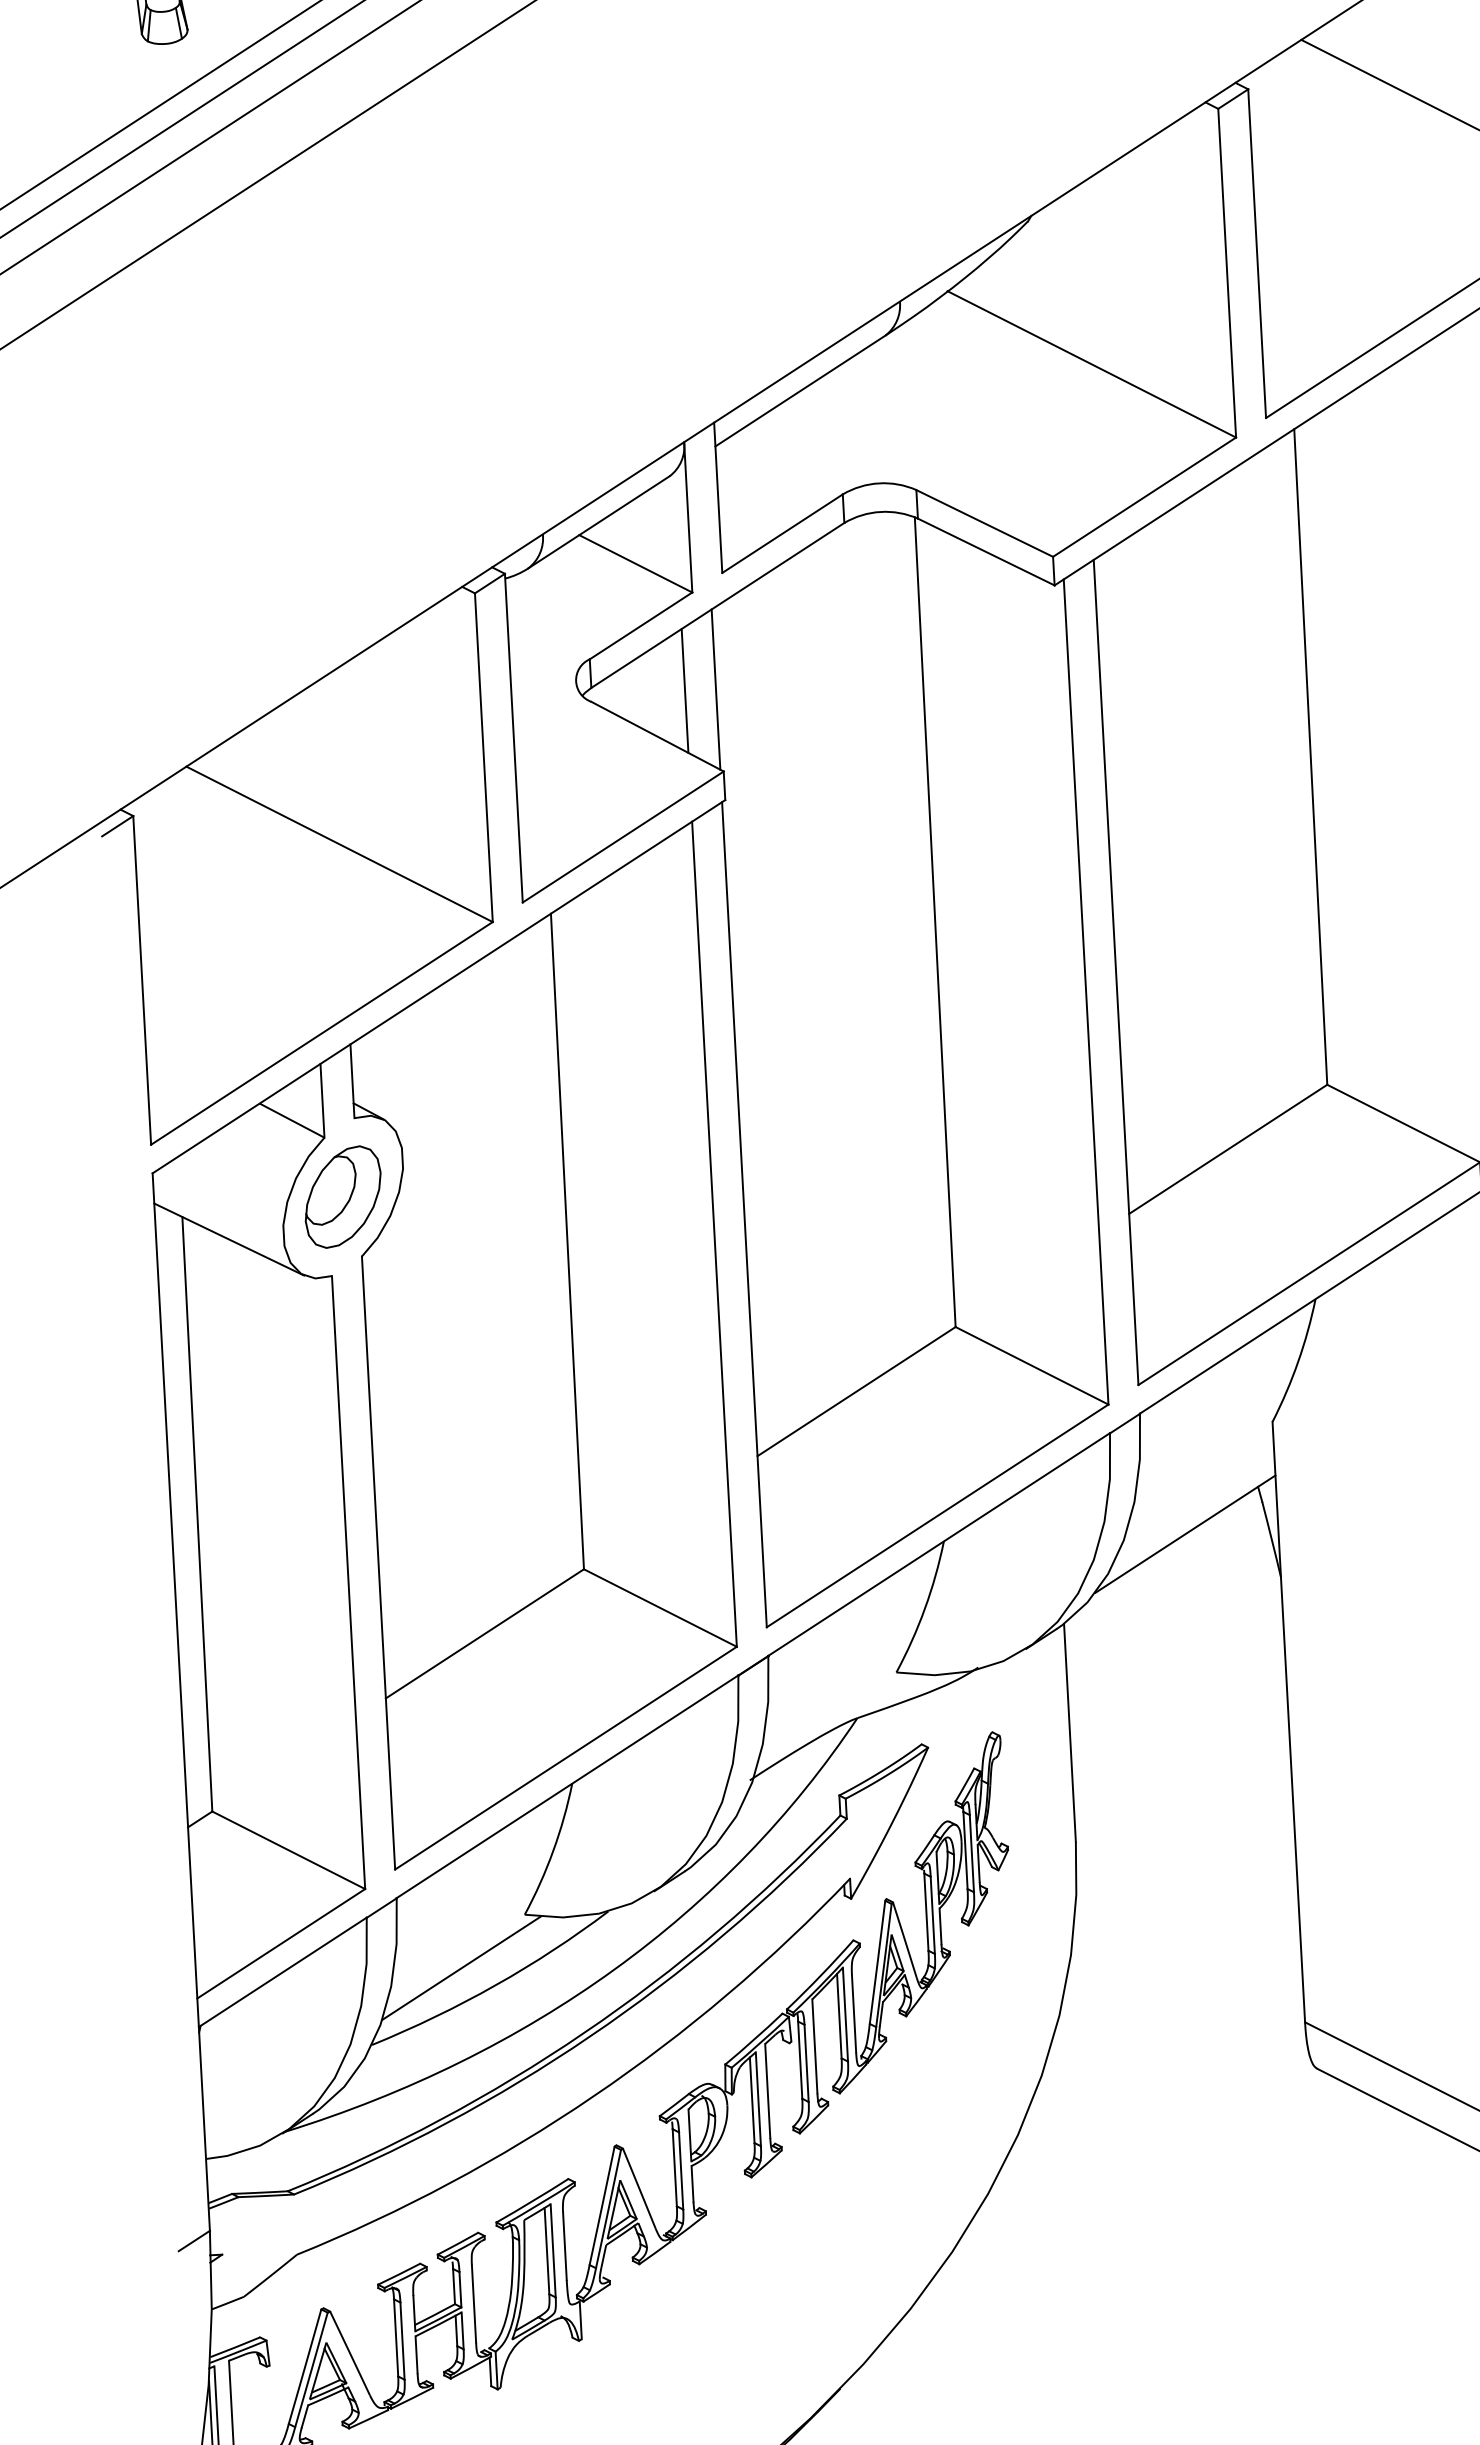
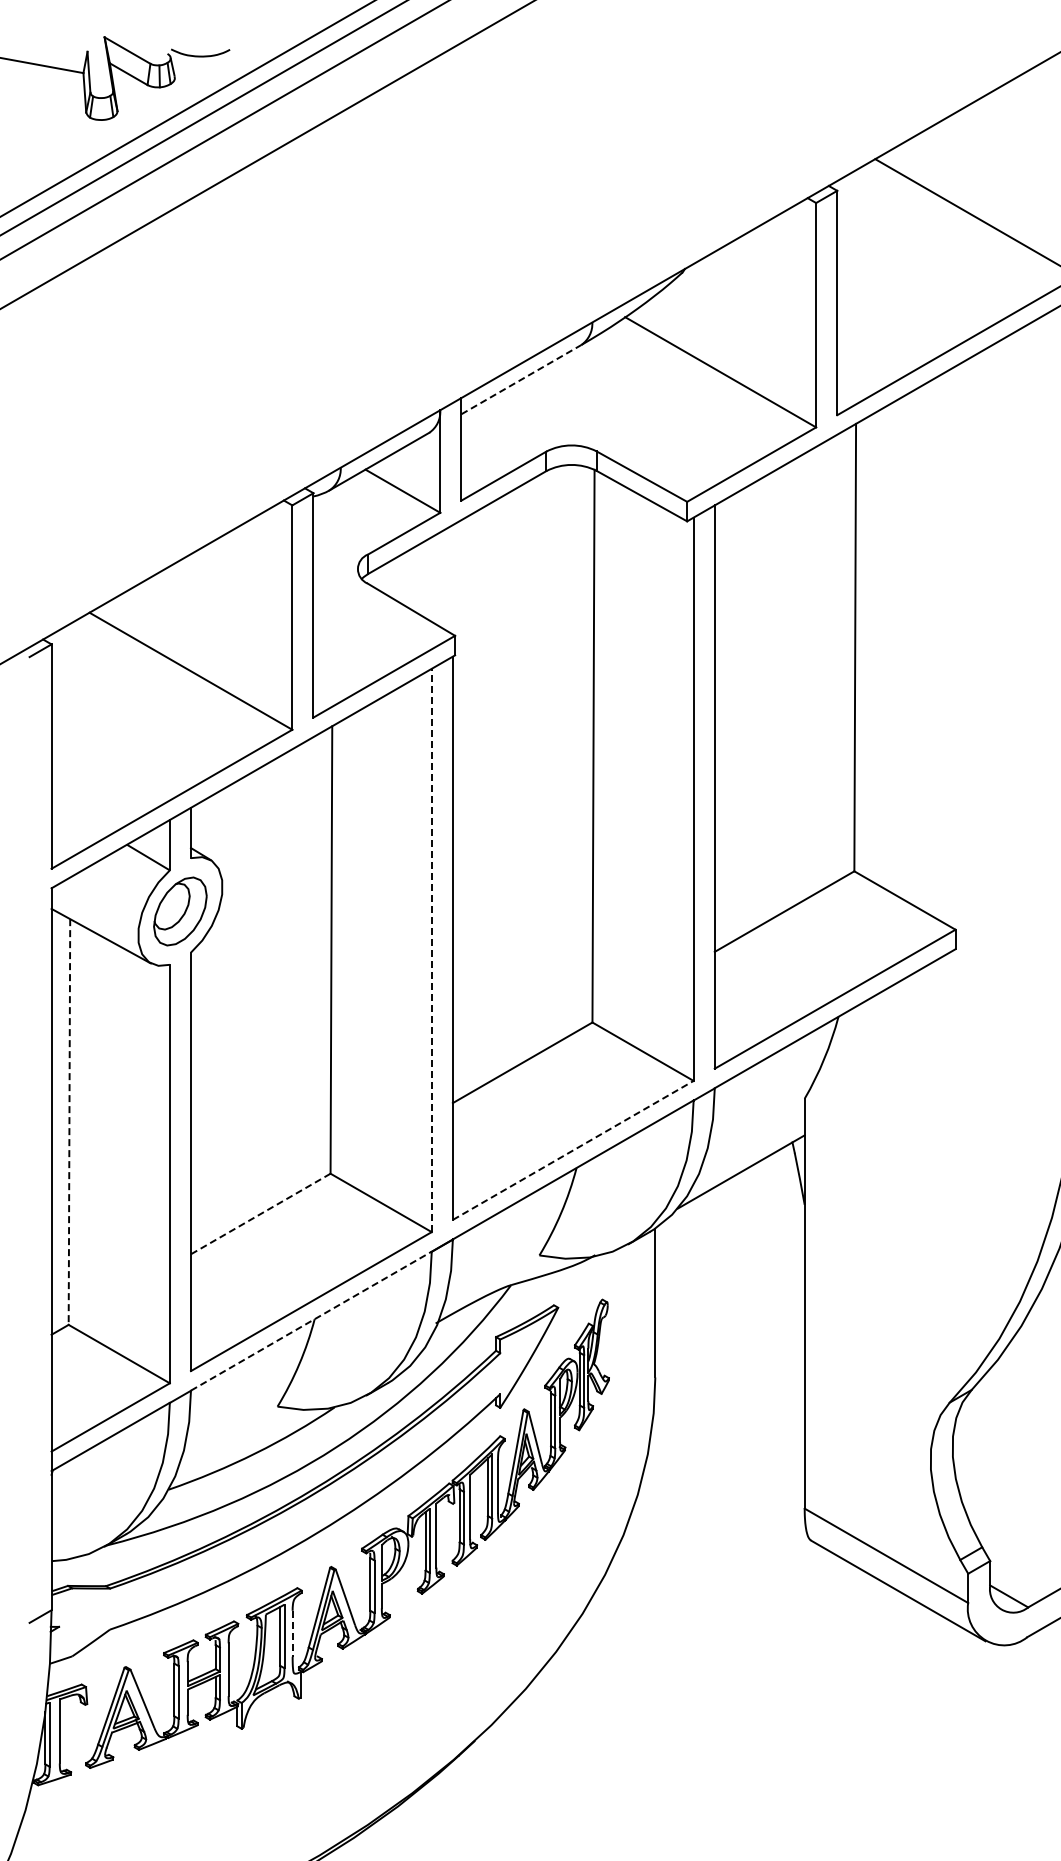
line: (800, 390) -> (521, 379), solid -> dashed
line: (715, 689) -> (452, 579), removed
line: (684, 690) -> (431, 579), removed
line: (714, 1234) -> (431, 950), solid -> dashed
line: (197, 1514) -> (69, 1122), solid -> dashed
line: (937, 1516) -> (573, 1150), solid -> dashed
line: (484, 1633) -> (260, 1213), solid -> dashed
line: (567, 1785) -> (311, 1320), solid -> dashed
line: (461, 1967) -> (232, 1440), removed
line: (564, 2245) -> (292, 1633), solid -> dashed

